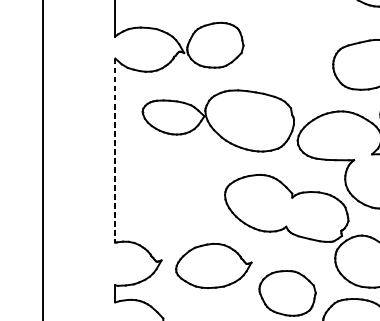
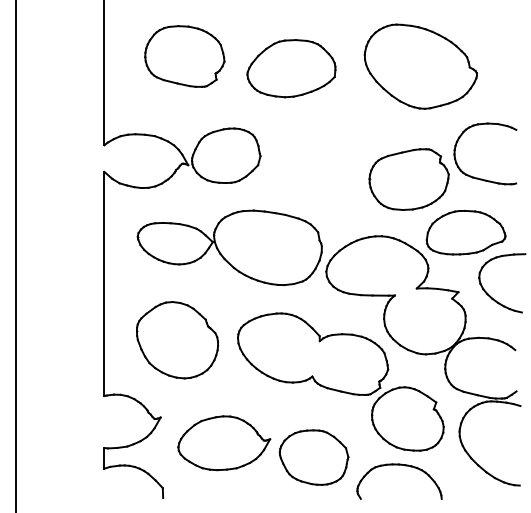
line: (115, 151) -> (104, 284), dashed -> solid
part: (175, 197) -> (177, 340), added
part: (213, 266) -> (224, 443), moved

